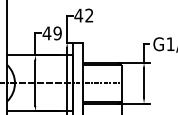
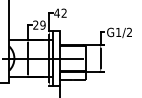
text: (46, 32) -> (35, 24), 49 -> 29

